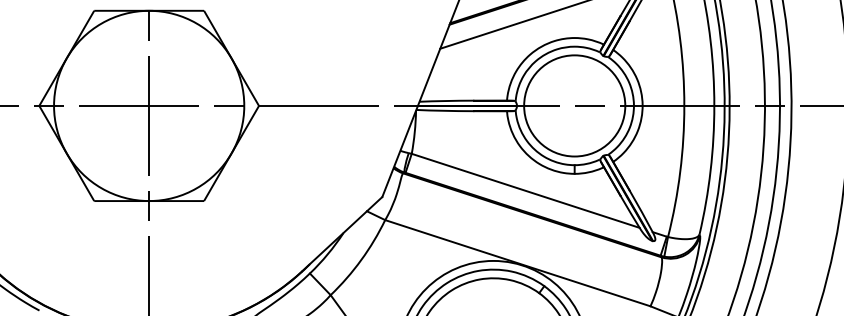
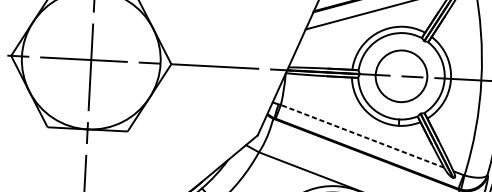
circle: (574, 105) -> (401, 75), size x0.7
line: (525, 190) -> (362, 136), solid -> dashed

